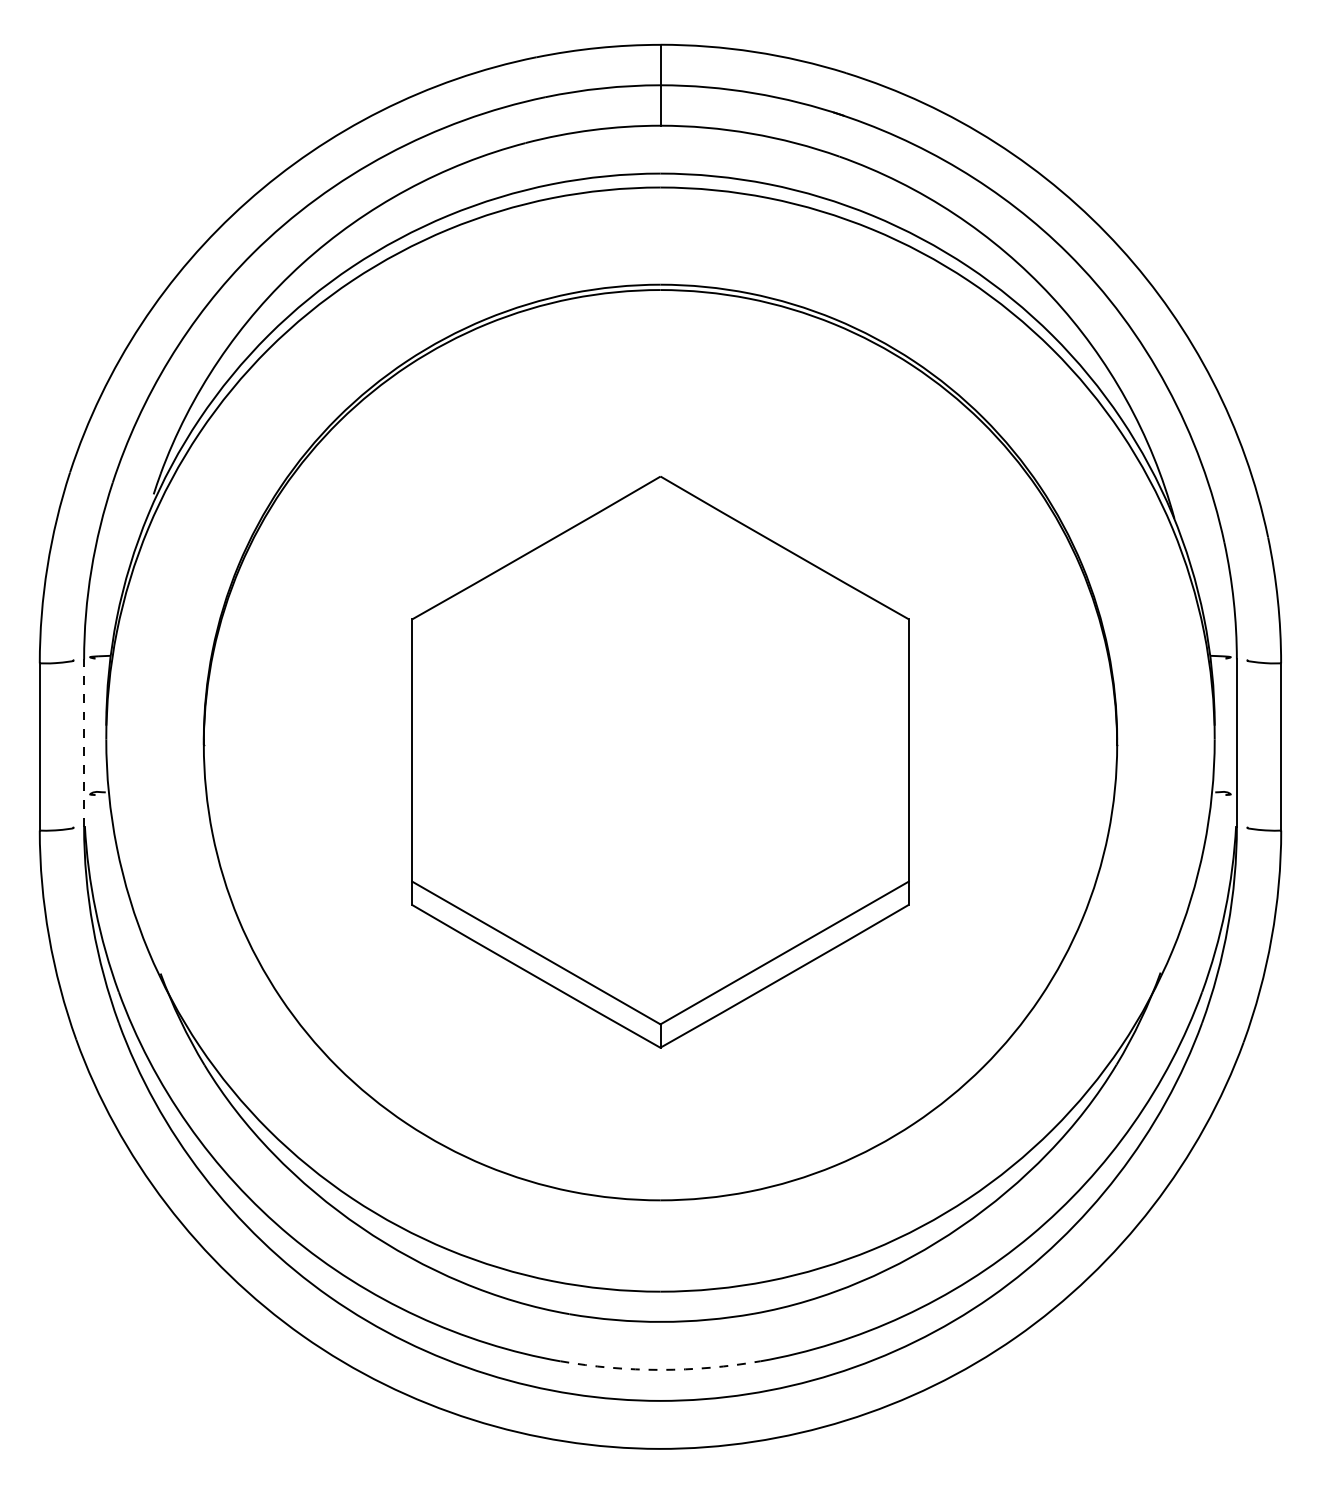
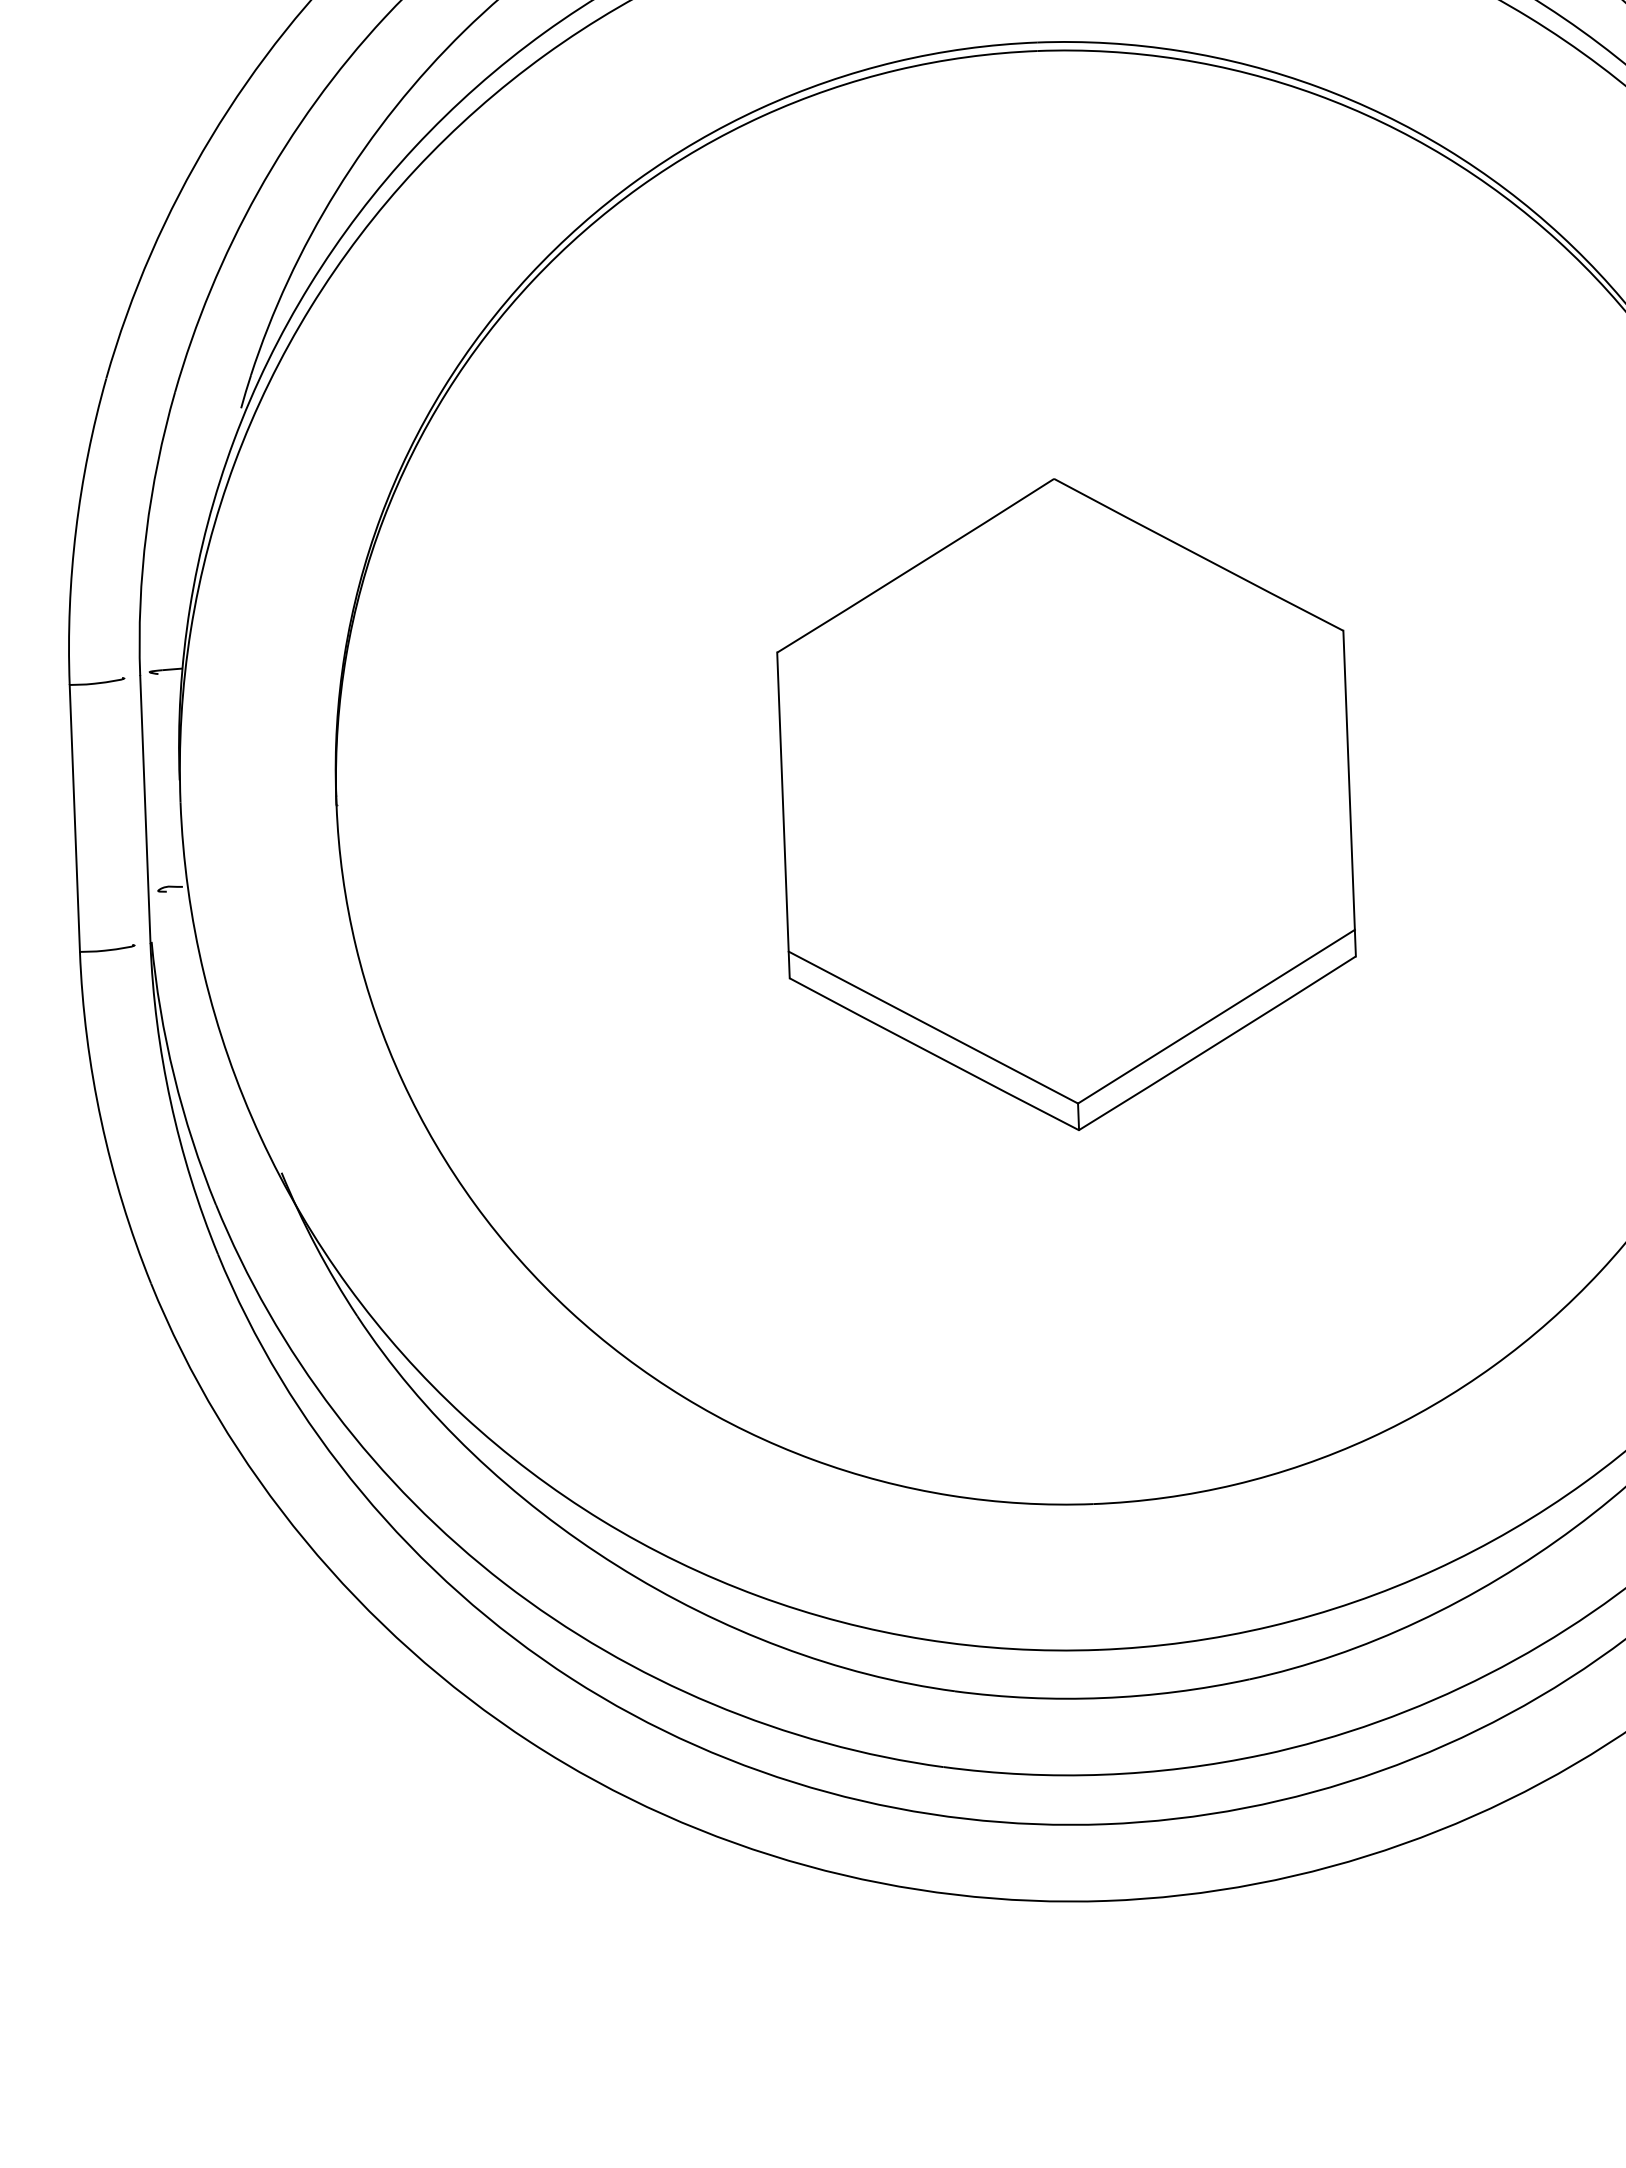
line: (84, 743) -> (145, 810), dashed -> solid
part: (660, 761) -> (1066, 803), size x0.71
arc: (660, 1369) -> (1103, 1774), dashed -> solid

